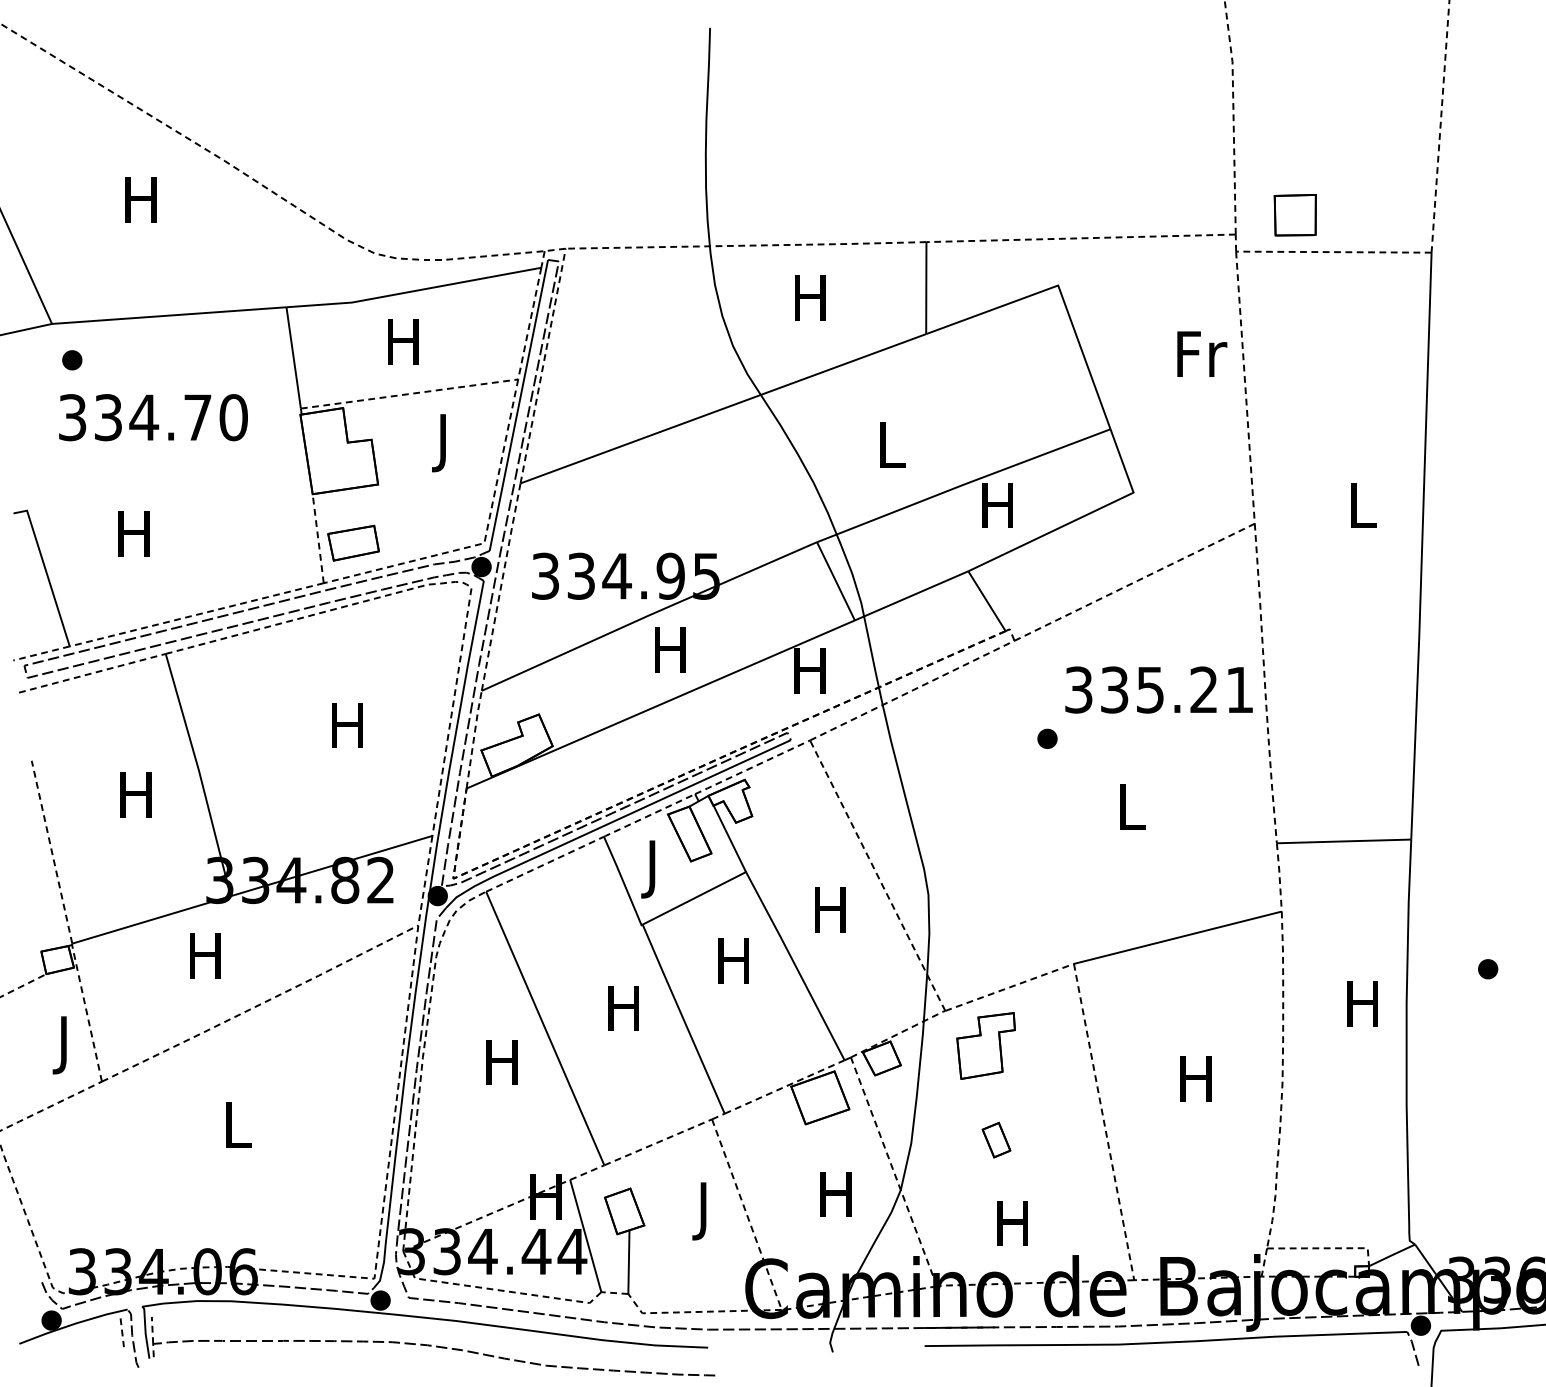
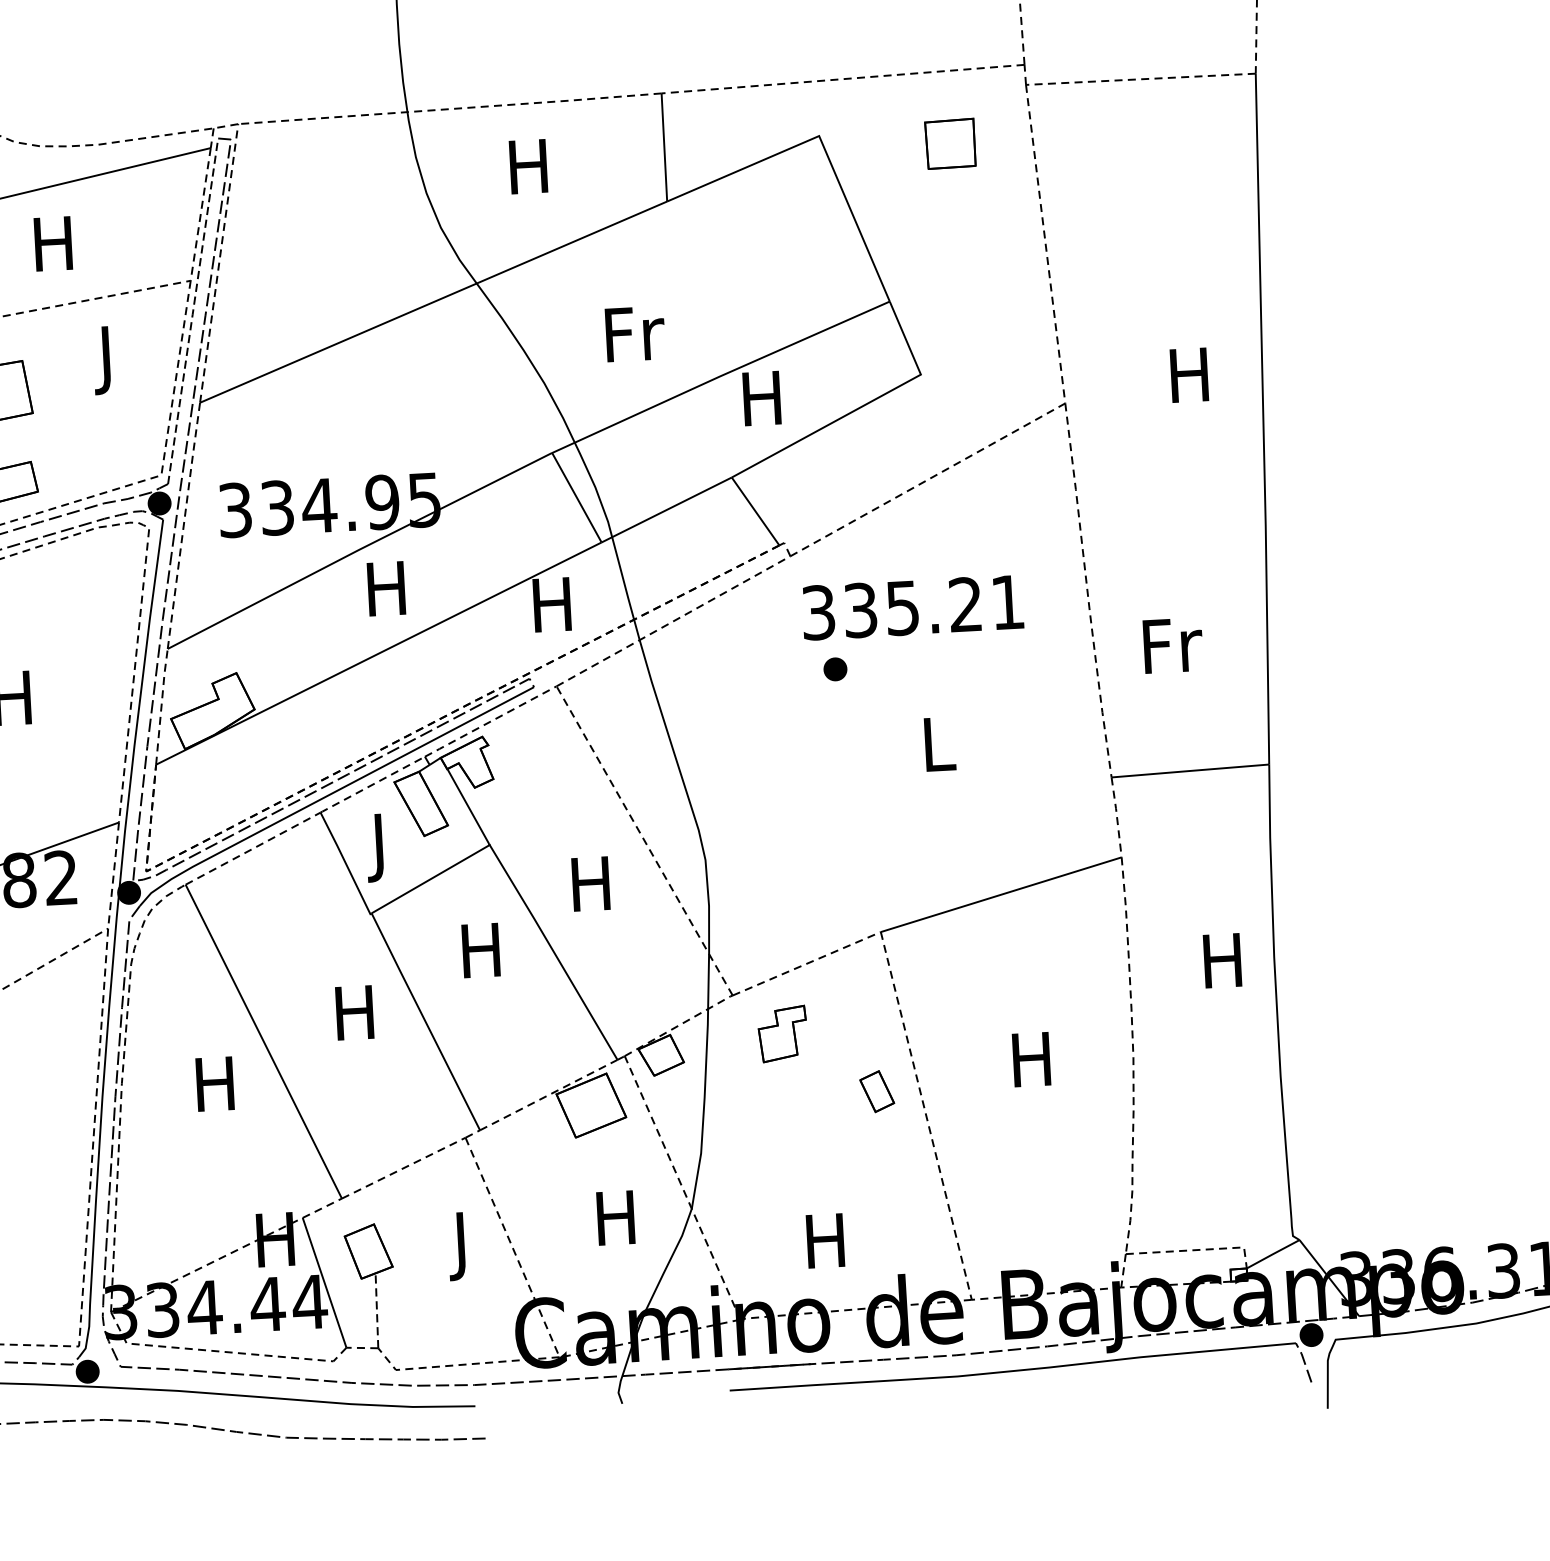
part: (1294, 215) -> (949, 144), moved
text: (1202, 353) -> (1173, 644), moved
line: (518, 405) -> (192, 311), solid -> dashed
text: (893, 444) -> (635, 333), L -> Fr
text: (1361, 505) -> (1189, 375), L -> H
text: (1158, 689) -> (912, 607), moved
part: (1488, 969) -> (1368, 912), removed
part: (985, 1045) -> (782, 1033), size x0.7
part: (996, 1139) -> (877, 1090), moved
line: (628, 1262) -> (376, 1311), solid -> dashed

